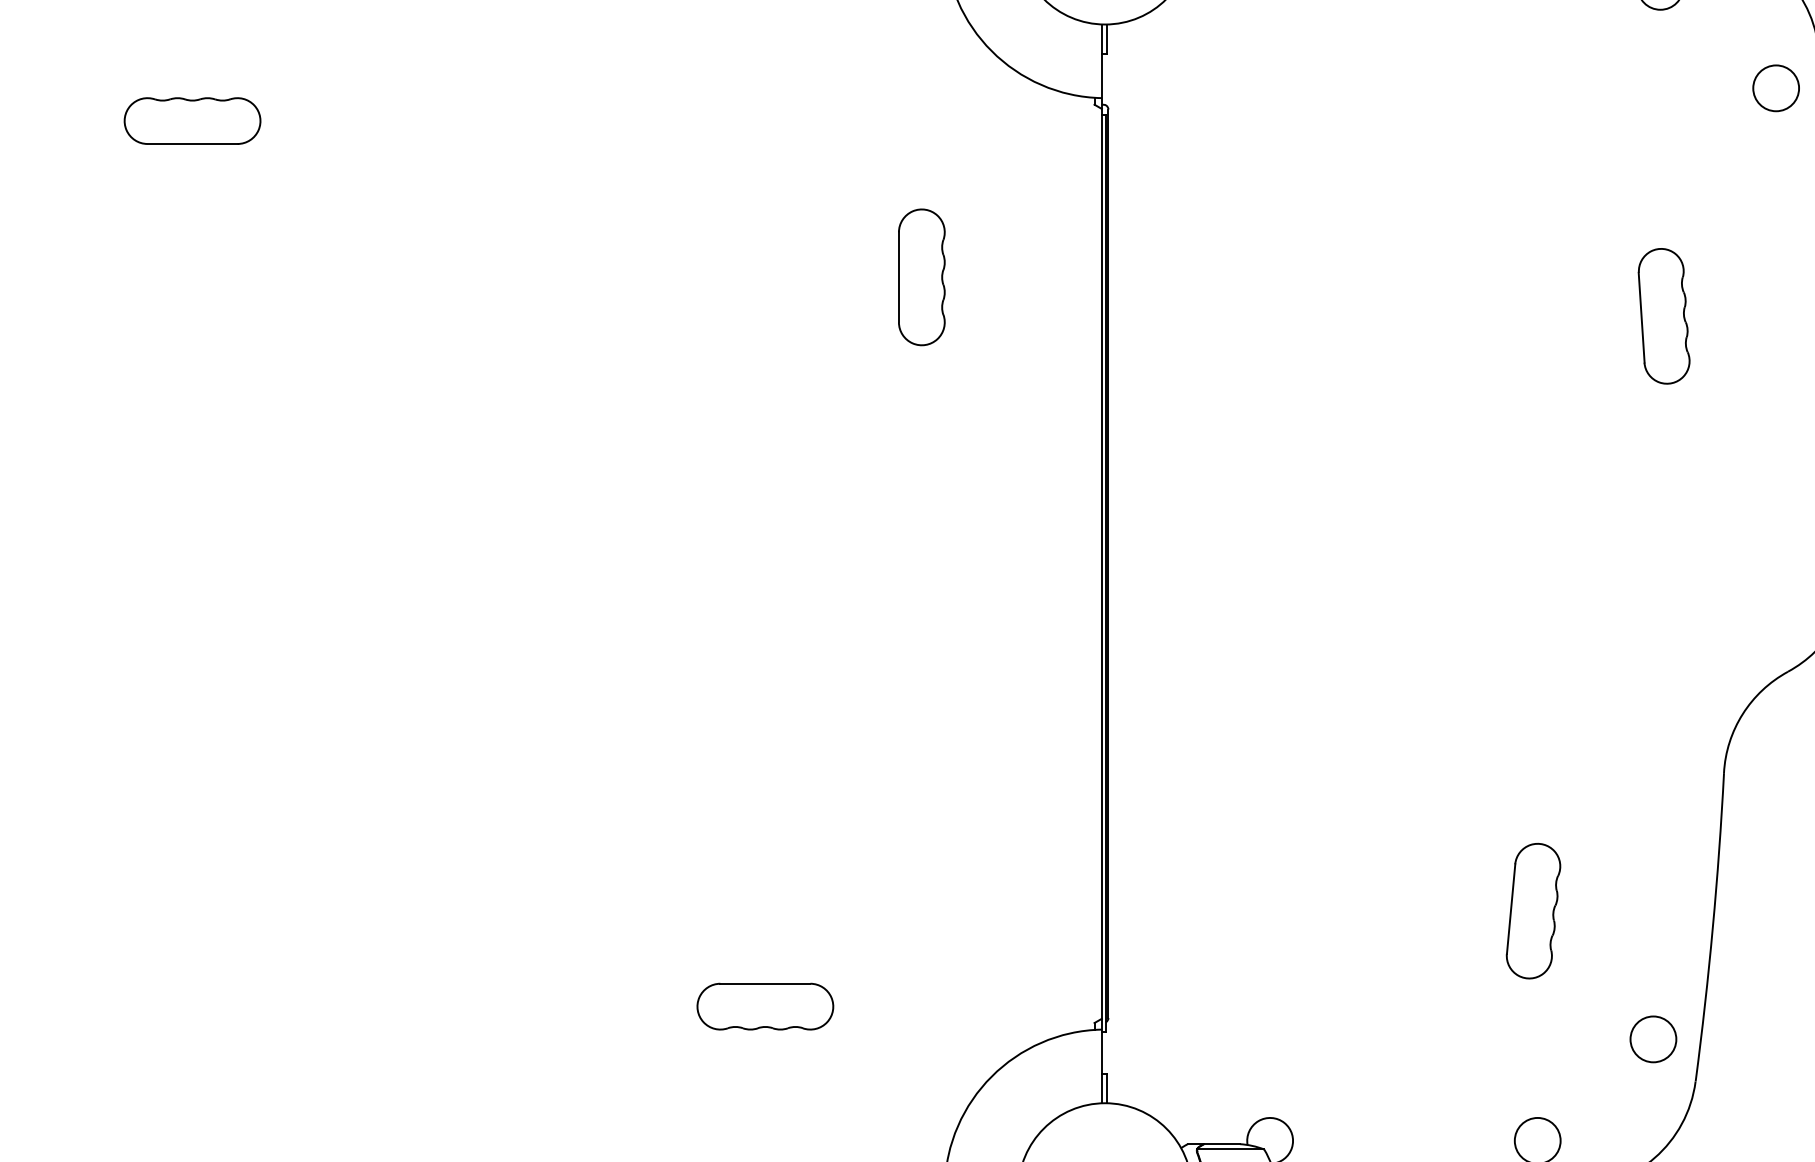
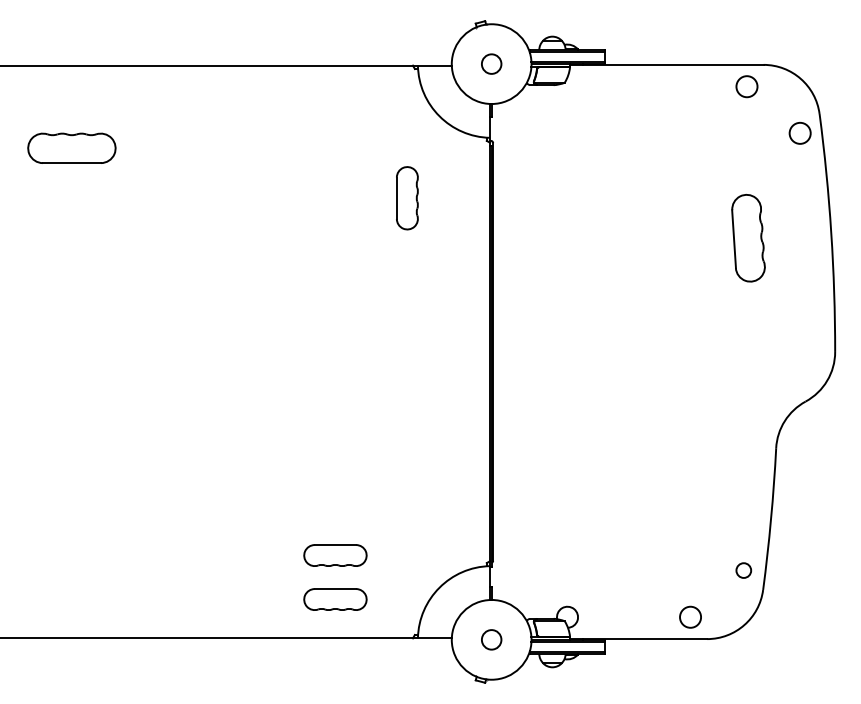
part: (193, 121) -> (72, 148), size x1.4
part: (922, 277) -> (407, 198), moved
part: (1663, 314) -> (748, 237), size x1.4
part: (1533, 910) -> (688, 511), removed
circle: (1652, 1039) -> (743, 570), size x0.7
part: (765, 1102) -> (335, 599), added

